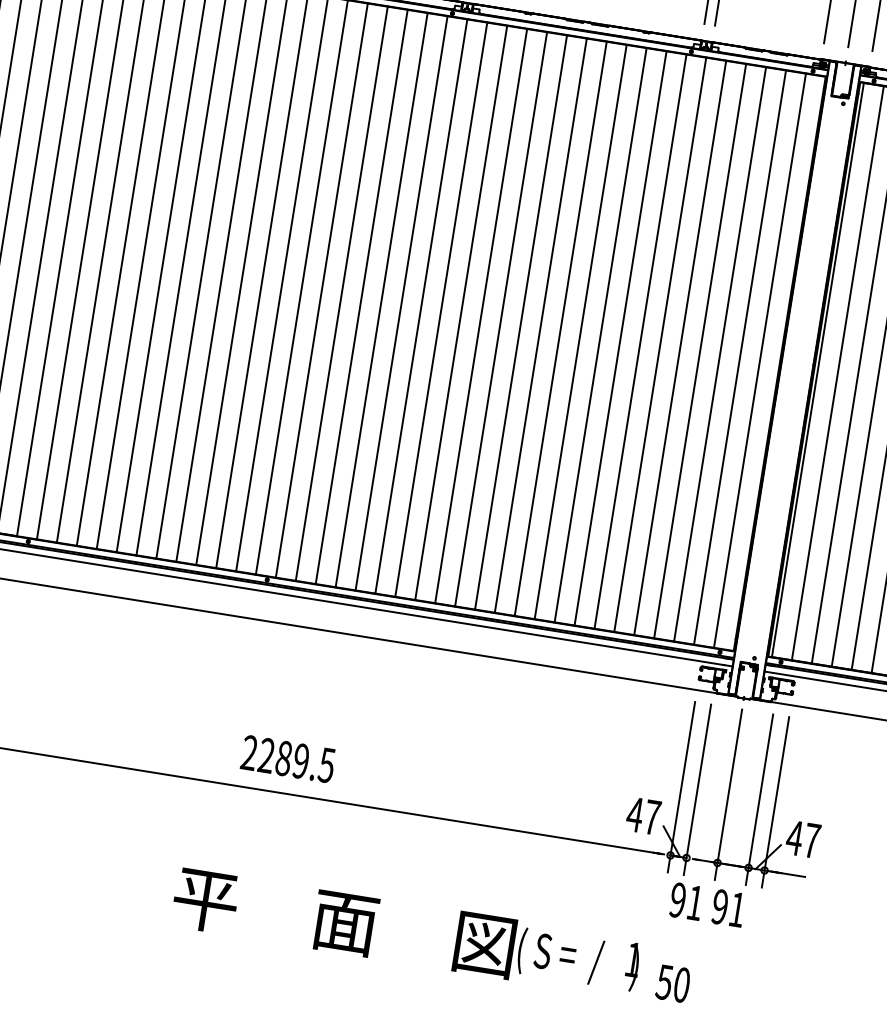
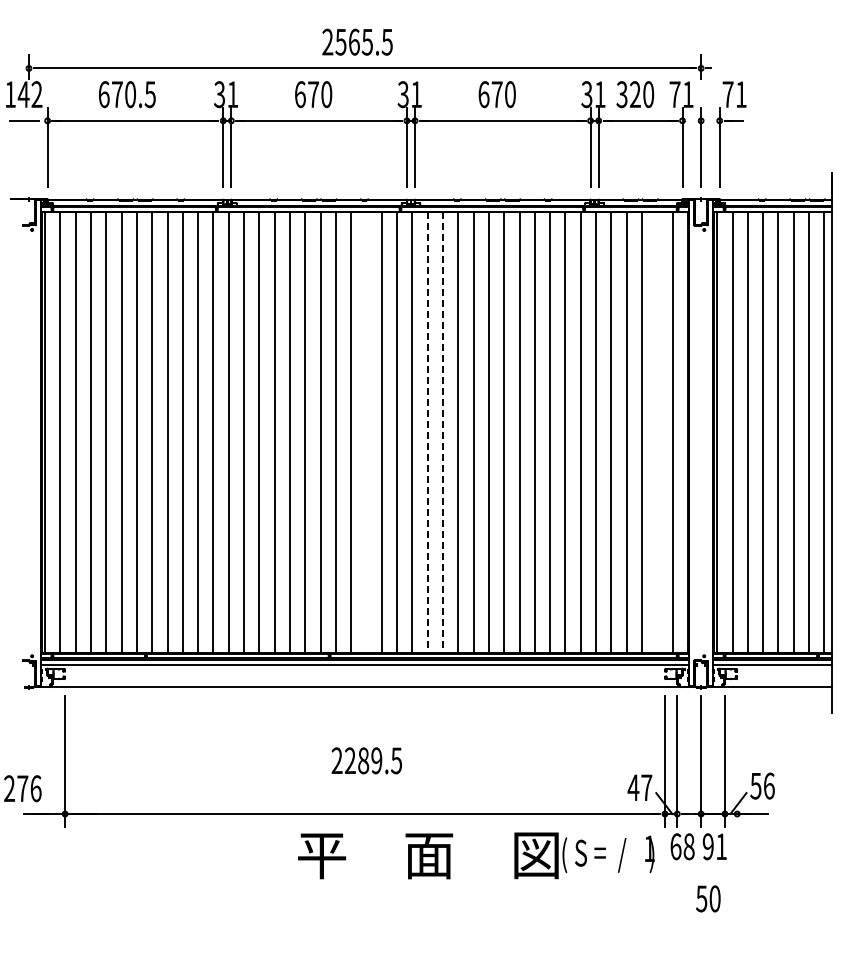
line: (361, 296) -> (366, 432), removed
line: (441, 309) -> (427, 432), solid -> dashed
line: (460, 312) -> (442, 432), solid -> dashed
line: (740, 357) -> (657, 432), removed
text: (287, 758) -> (366, 760), moved
line: (775, 802) -> (737, 761), removed
text: (803, 838) -> (762, 785), 47 -> 56
text: (686, 901) -> (682, 846), 91 -> 68
text: (406, 932) -> (476, 855), moved
text: (673, 983) -> (708, 898), moved

